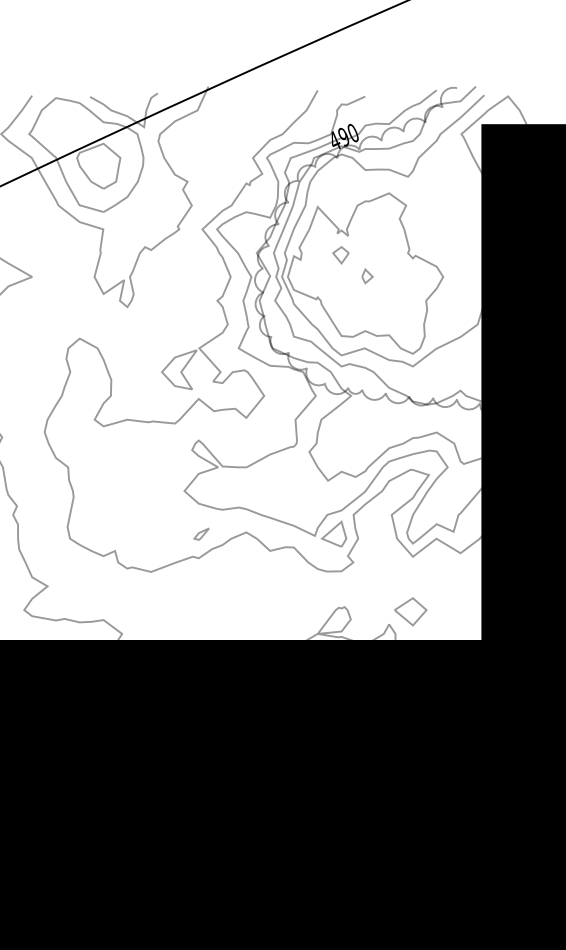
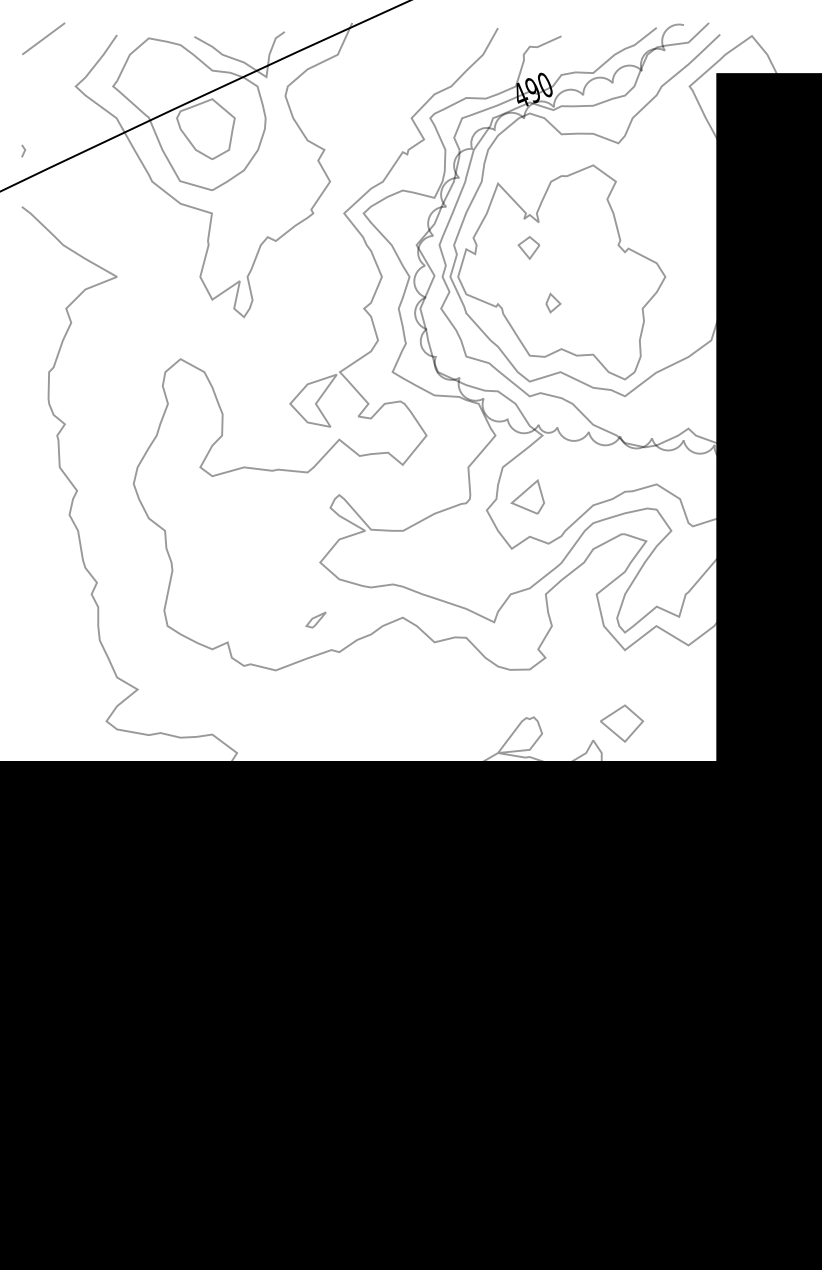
part: (367, 275) -> (553, 302), moved
part: (201, 533) -> (315, 619), moved
part: (333, 533) -> (527, 496), moved

